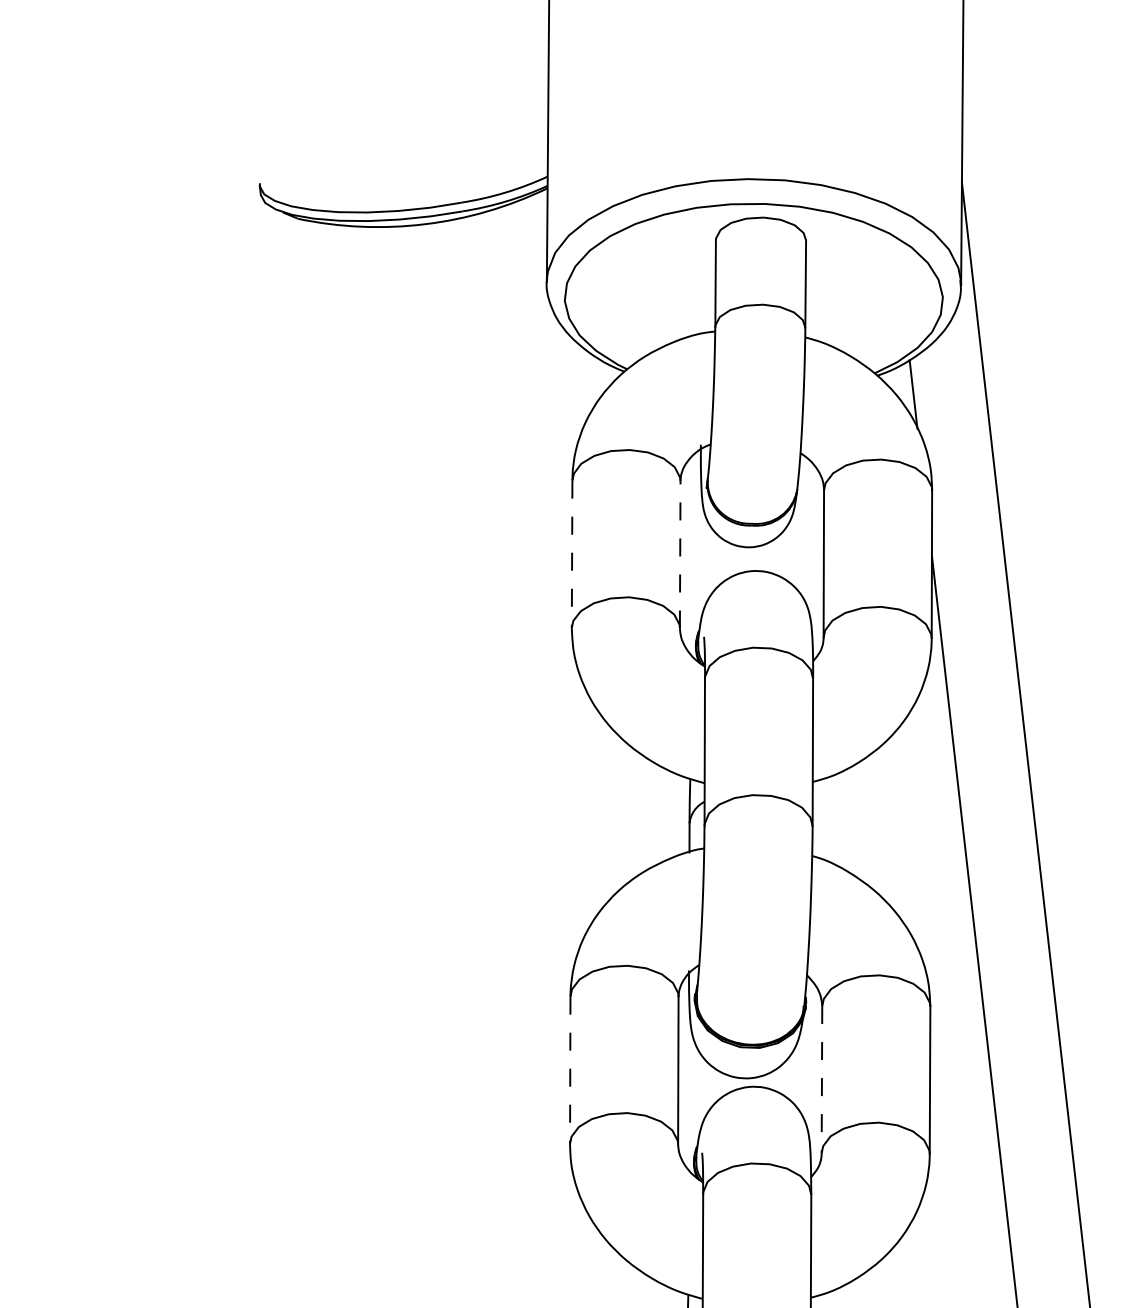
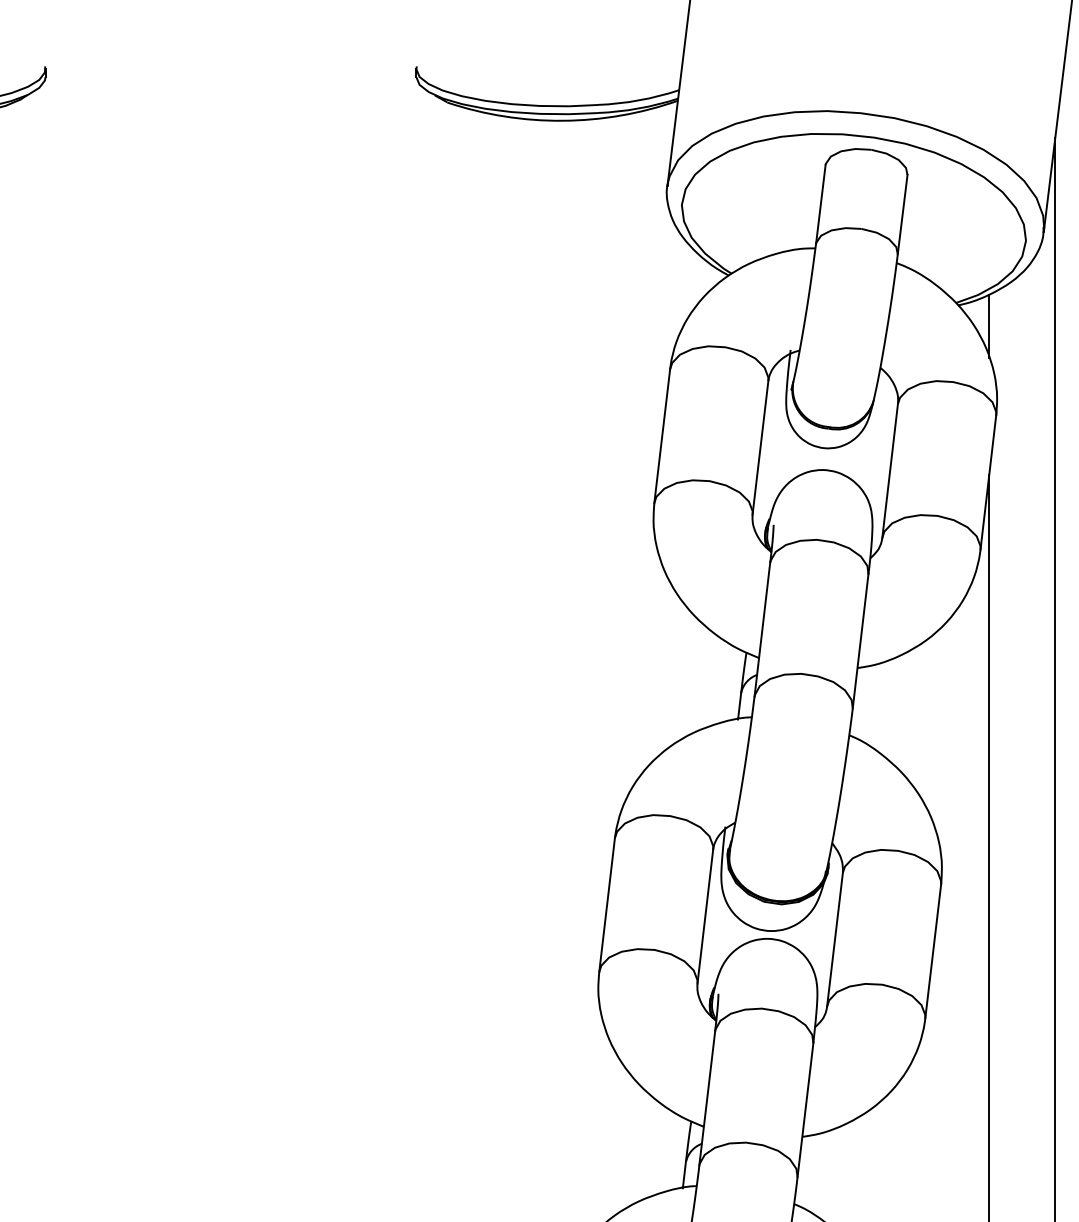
line: (572, 554) -> (662, 436), dashed -> solid
line: (680, 554) -> (760, 447), dashed -> solid
line: (570, 1070) -> (607, 905), dashed -> solid
line: (821, 1080) -> (834, 940), dashed -> solid

